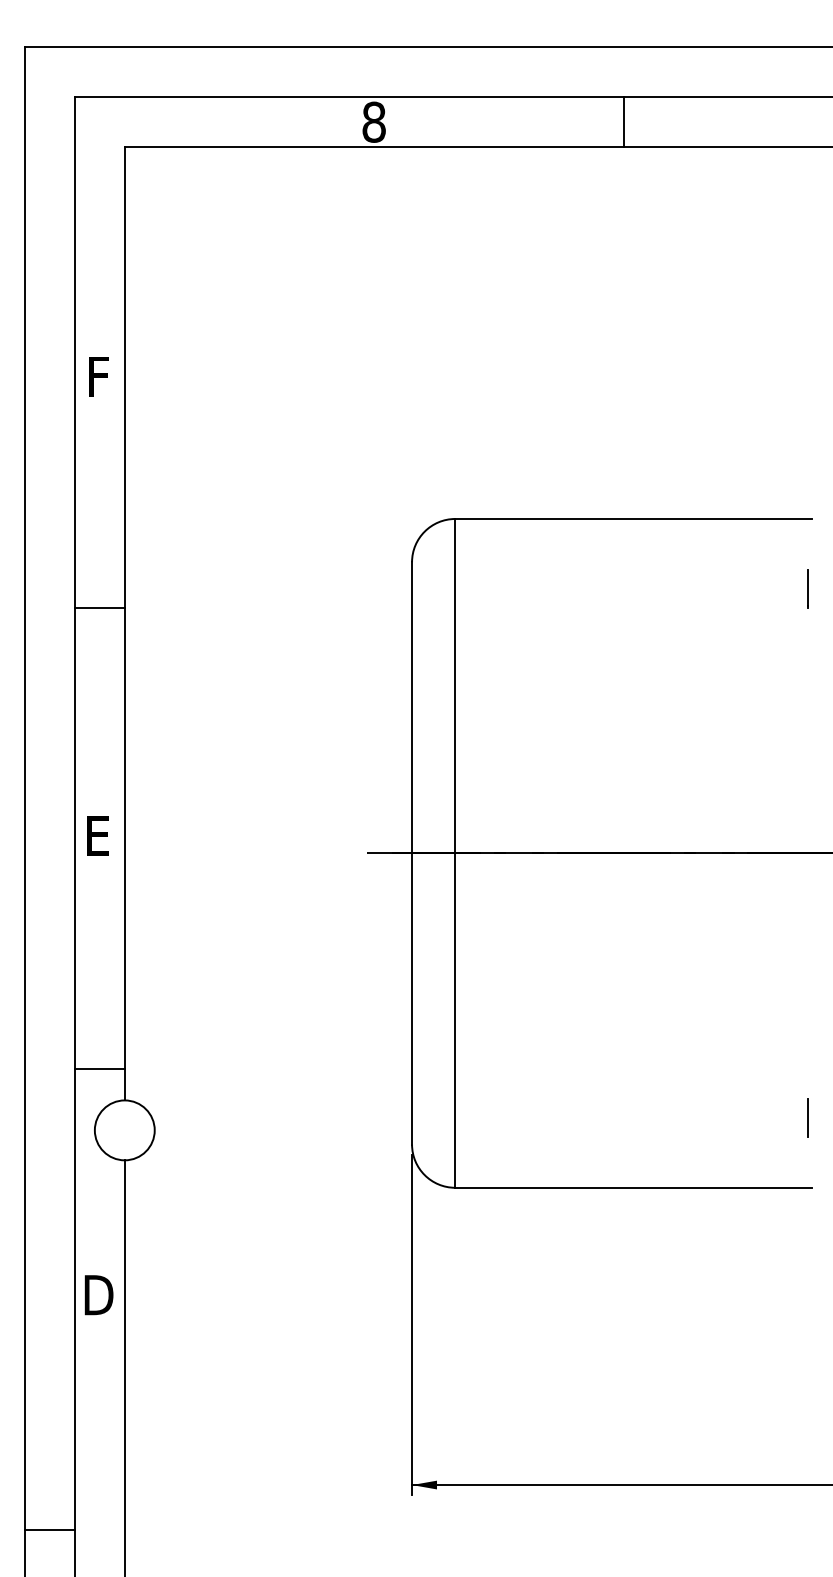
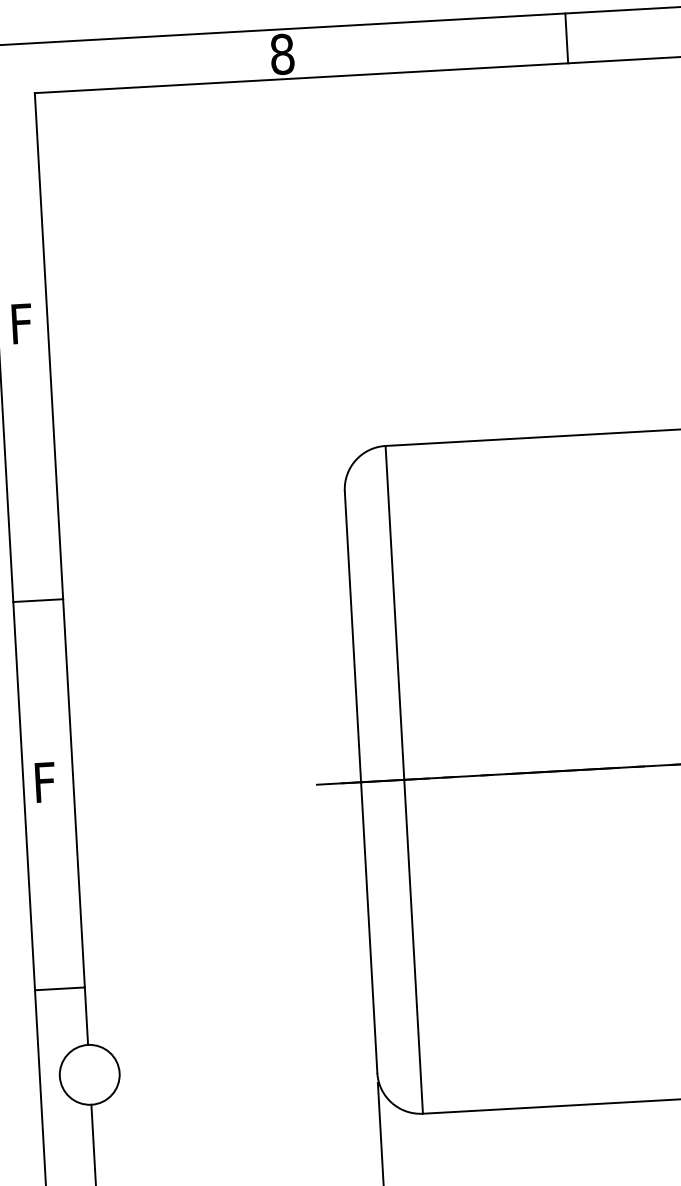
line: (623, 122) -> (566, 38), moved
line: (99, 608) -> (37, 601), moved
text: (100, 835) -> (49, 781), E -> F
line: (99, 1068) -> (59, 988), moved

